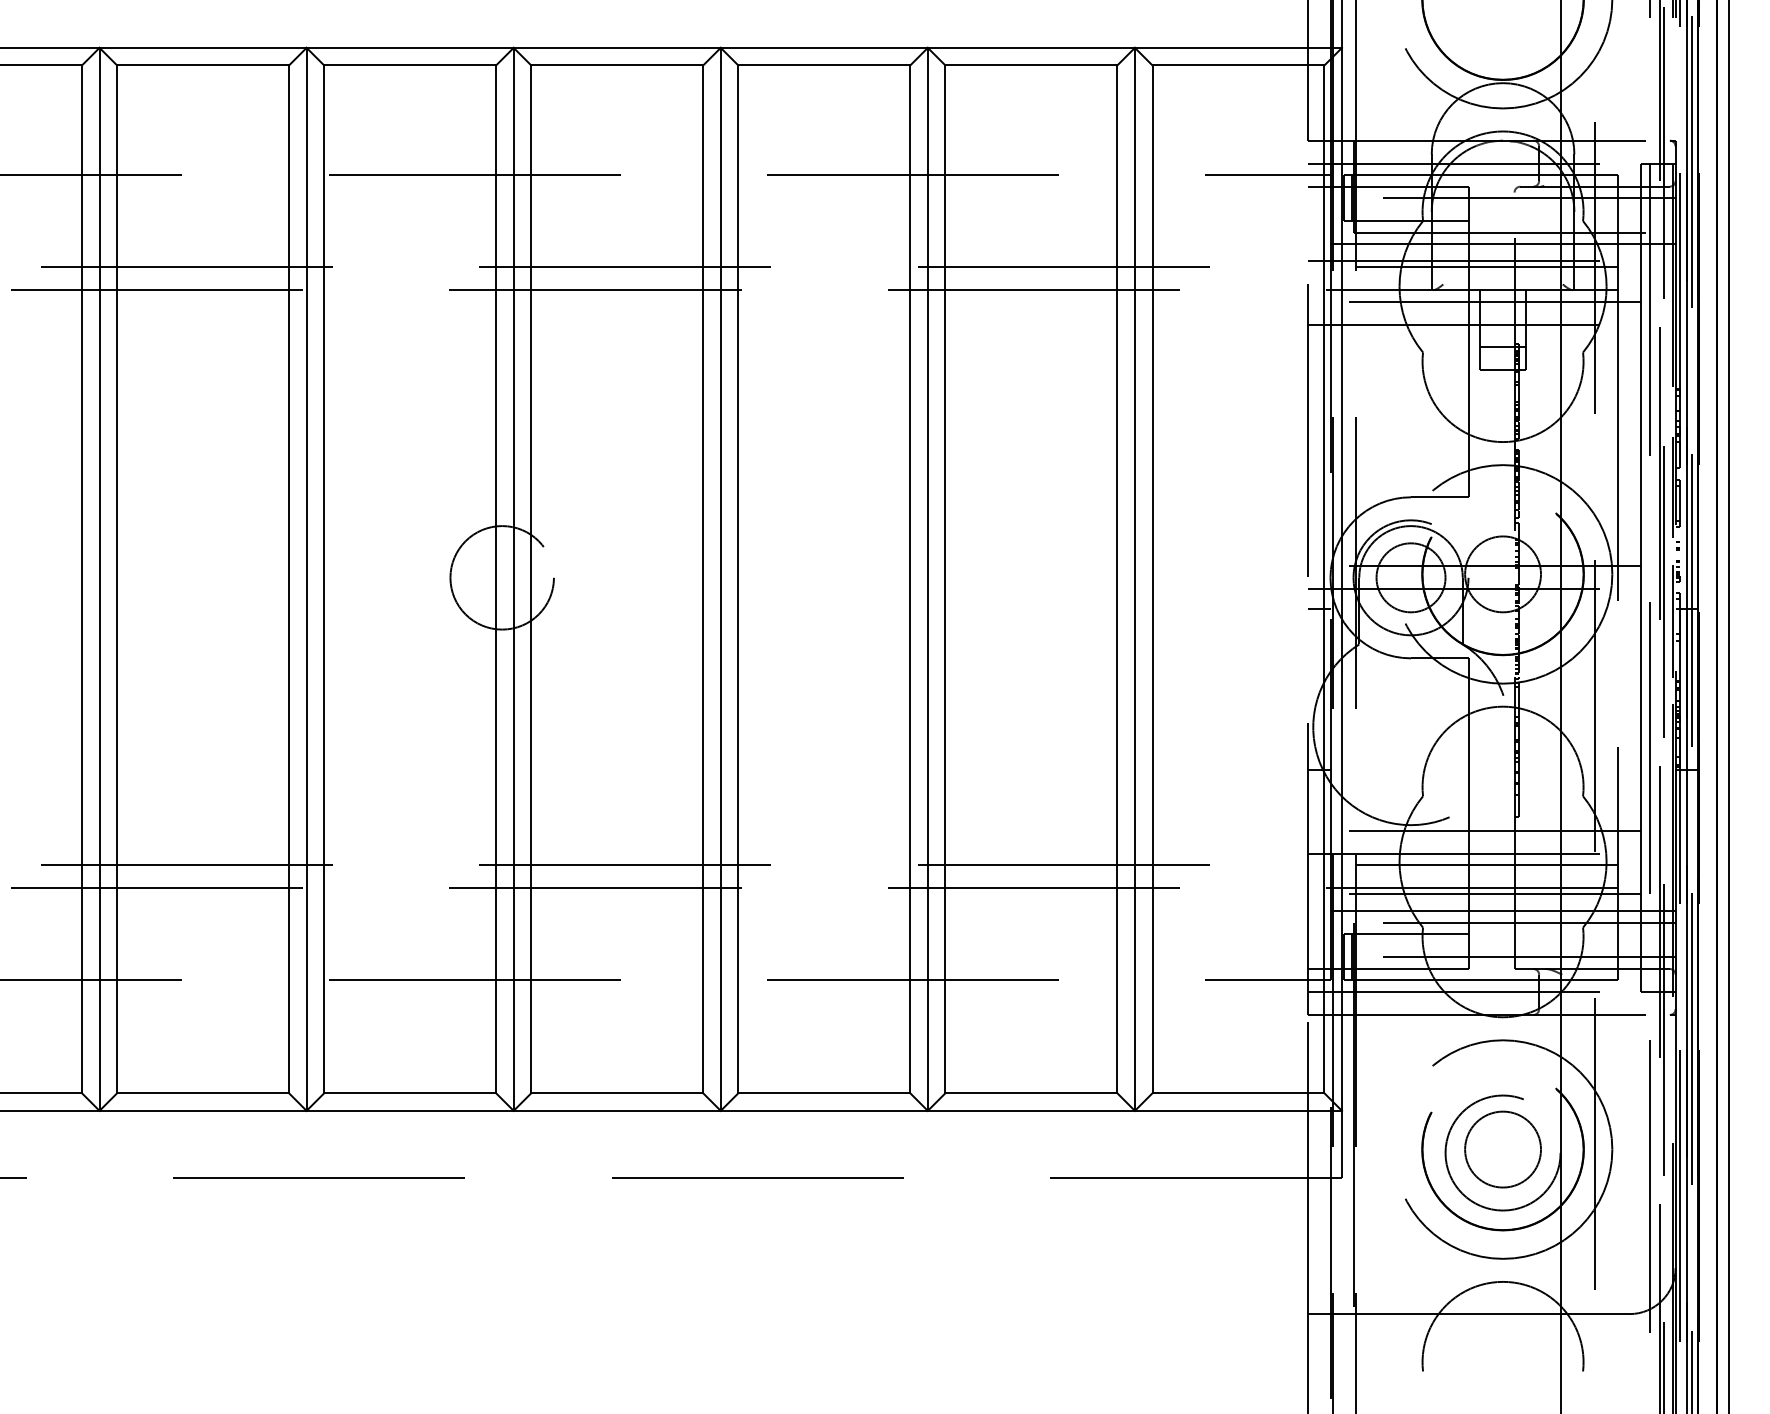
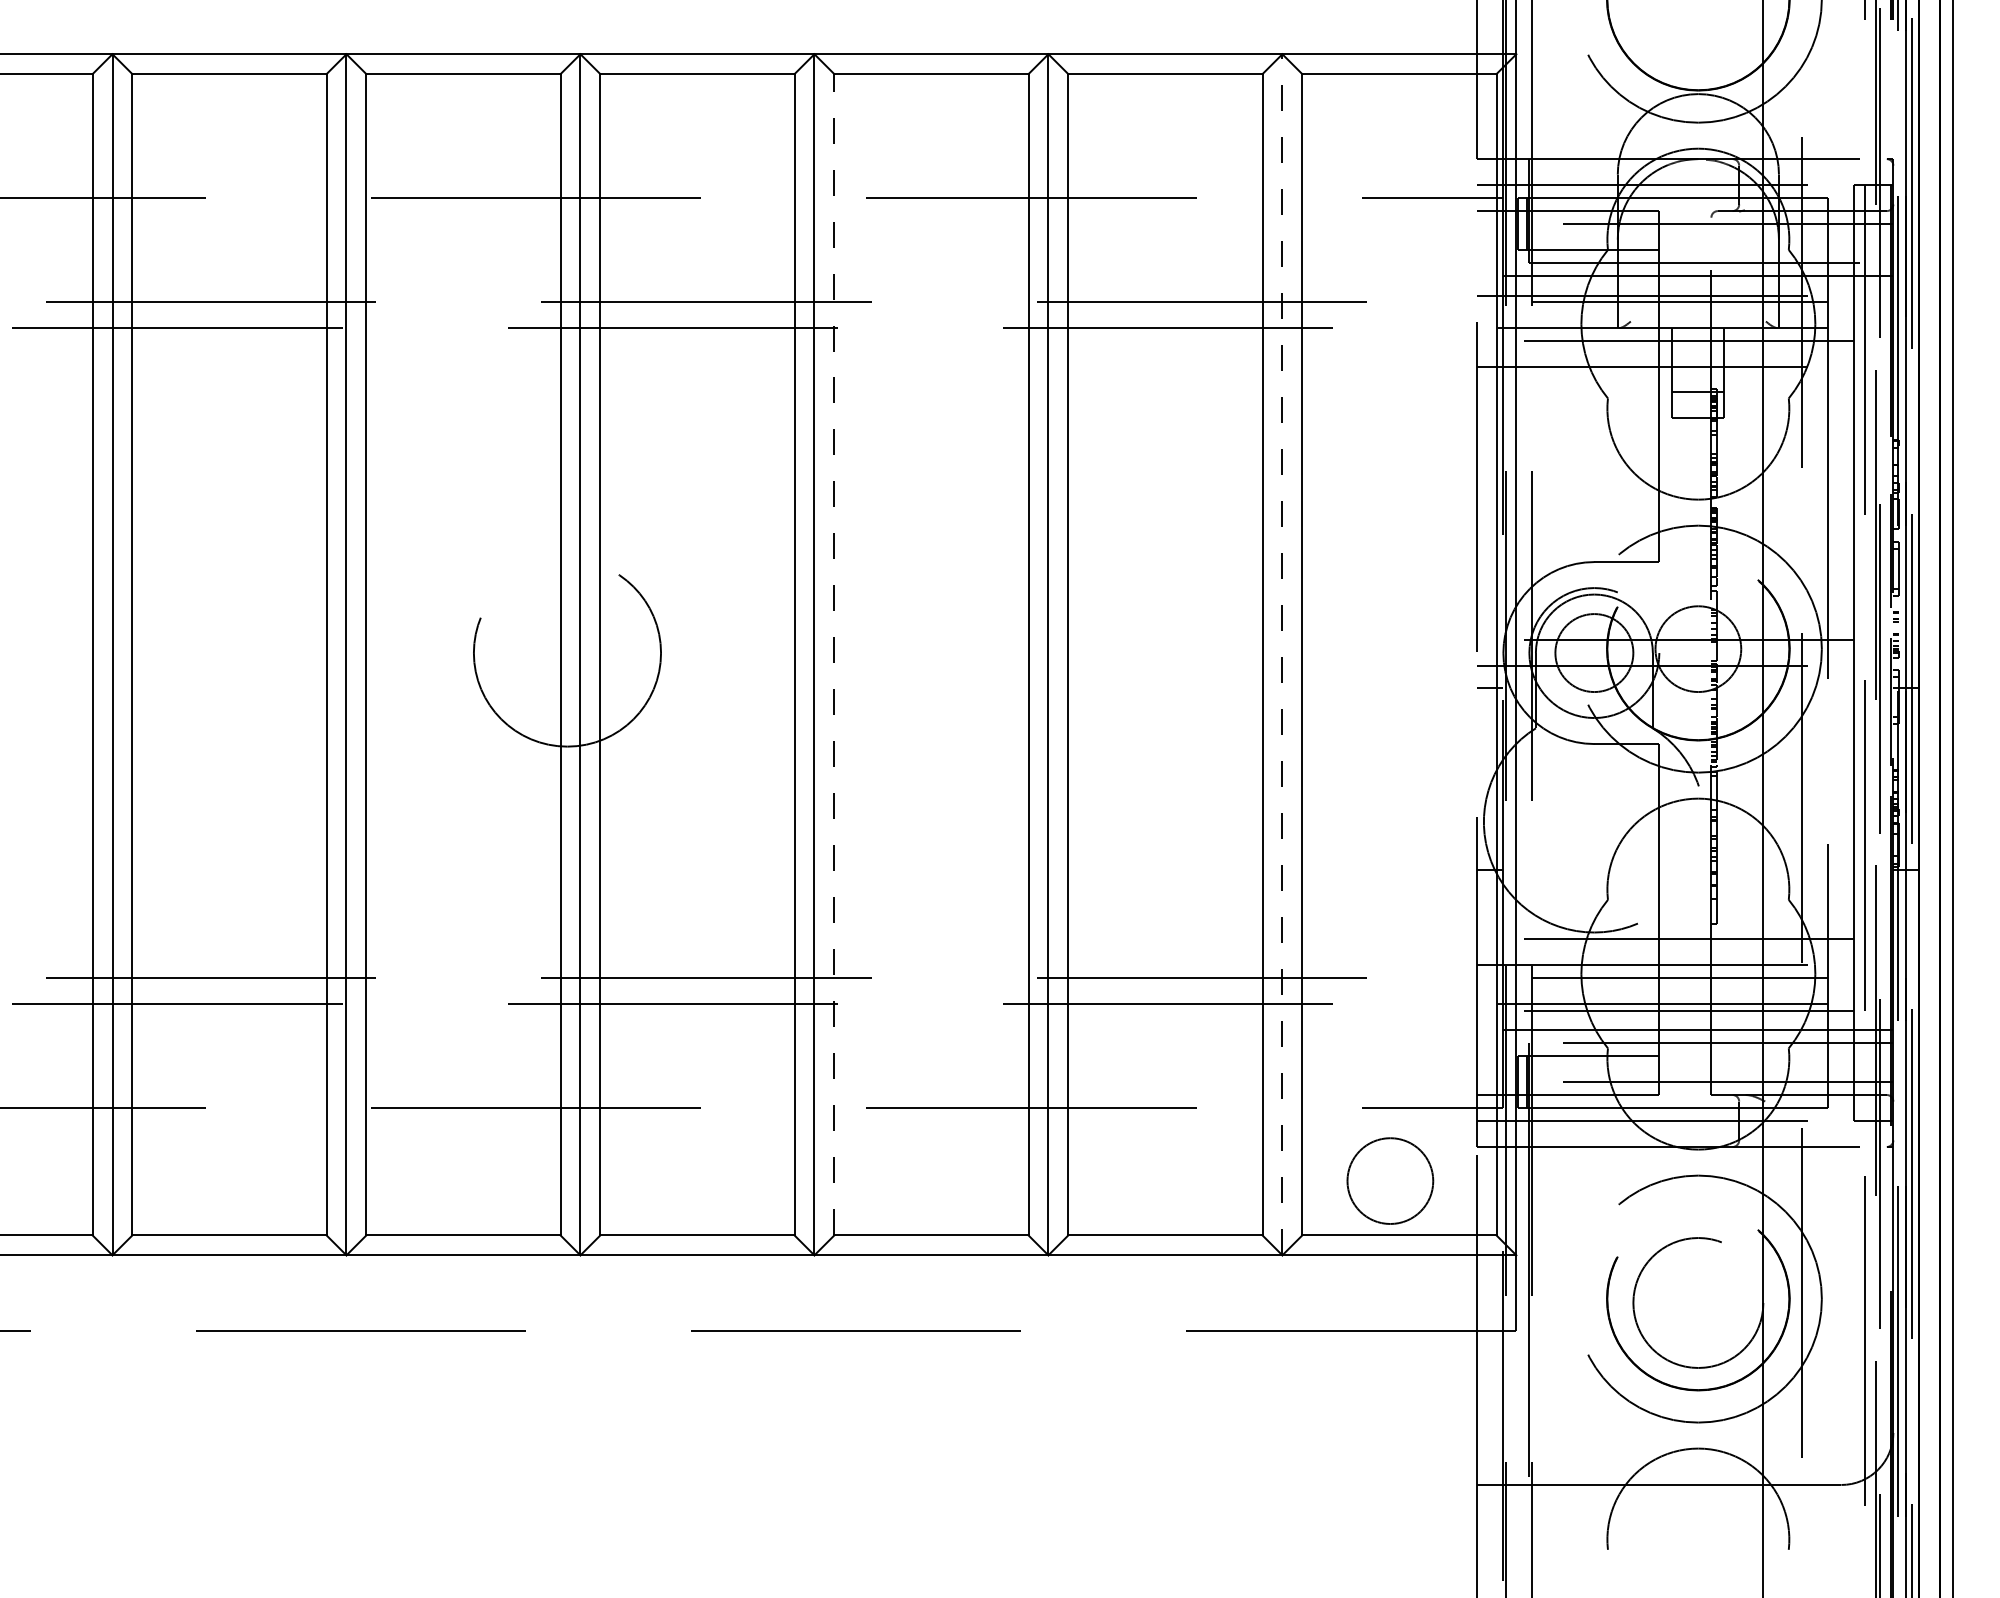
circle: (501, 577) -> (566, 652), size x1.6
line: (738, 579) -> (834, 654), solid -> dashed
line: (1135, 579) -> (1282, 654), solid -> dashed
circle: (1503, 1149) -> (1390, 1180), moved

